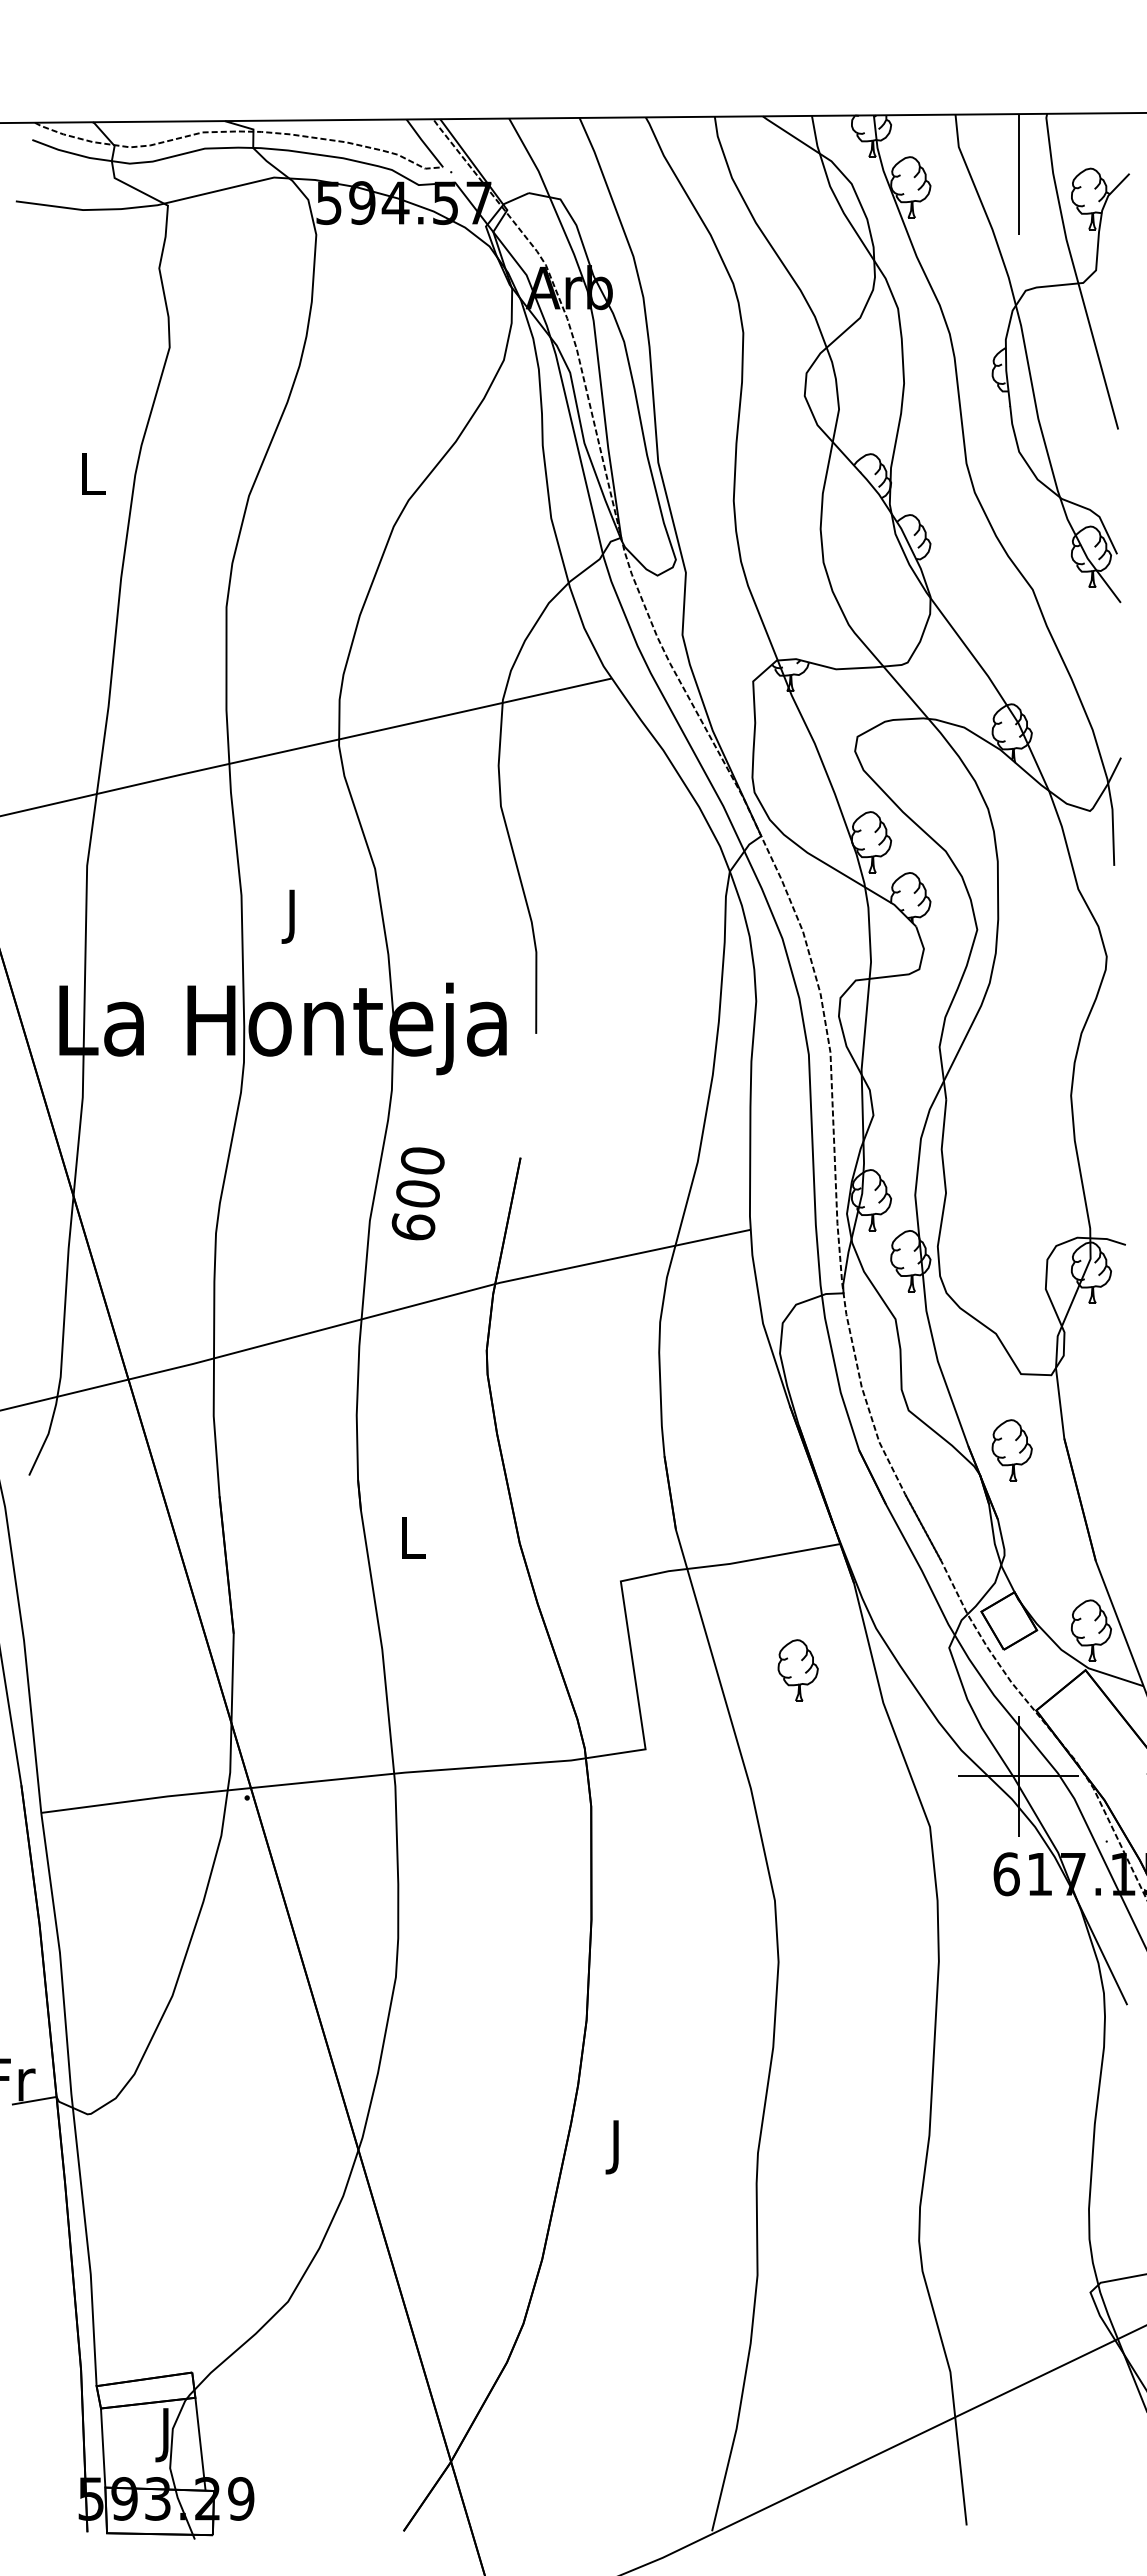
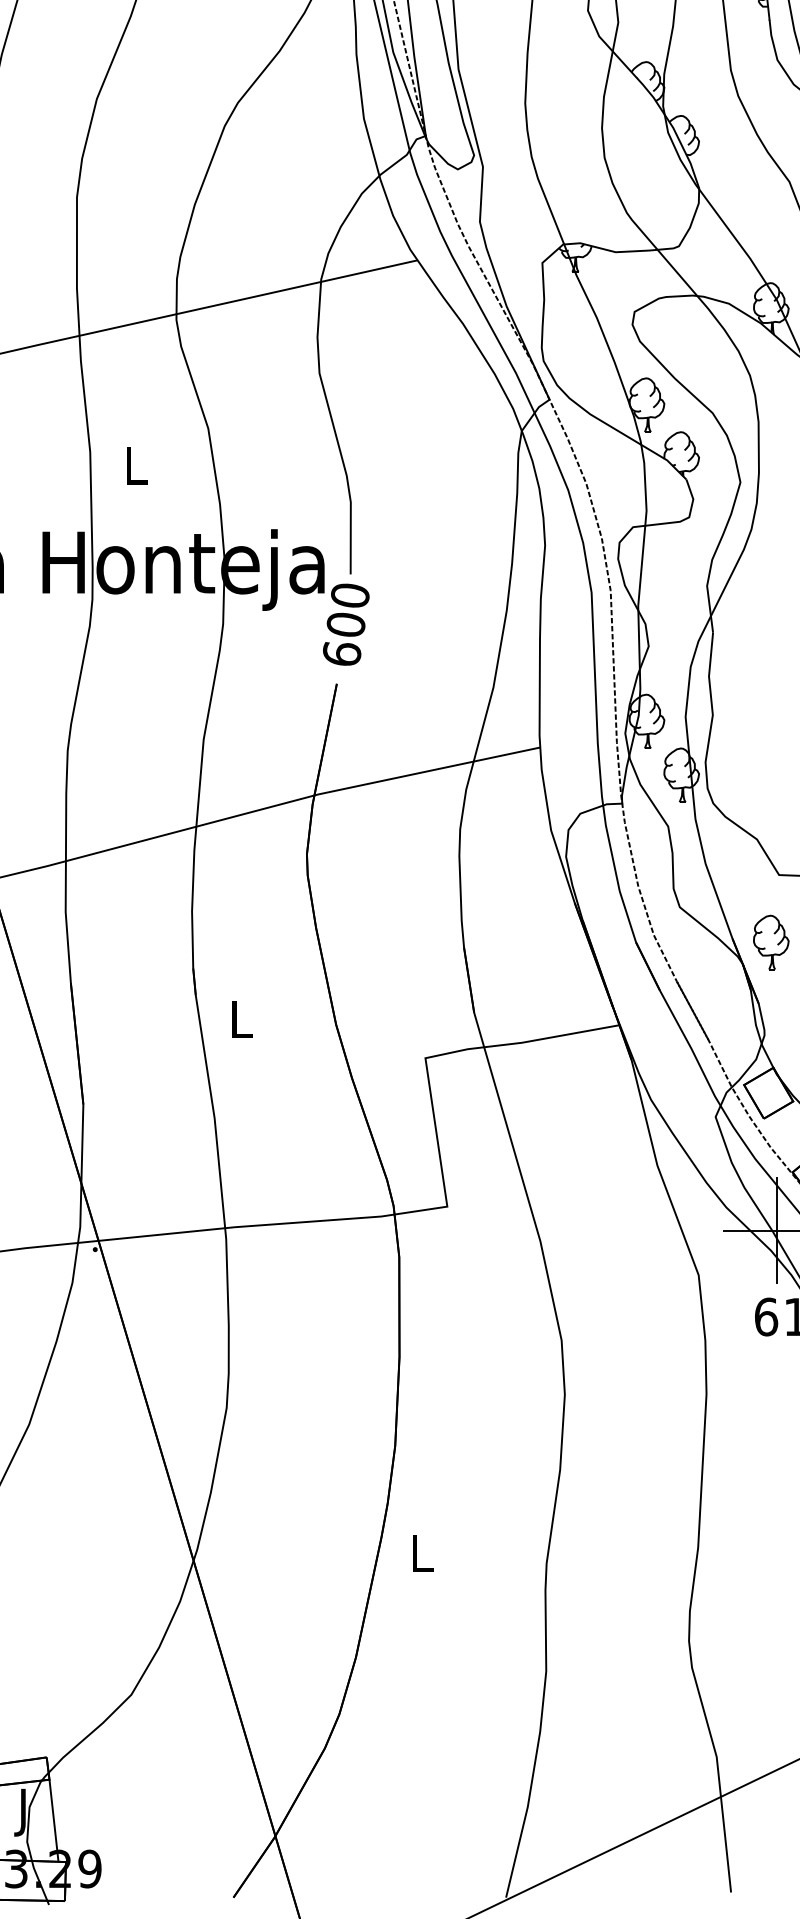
text: (293, 916) -> (136, 470), J -> L
text: (417, 1193) -> (345, 624), moved
part: (797, 1670) -> (581, 1136), removed
text: (617, 2147) -> (422, 1558), J -> L

